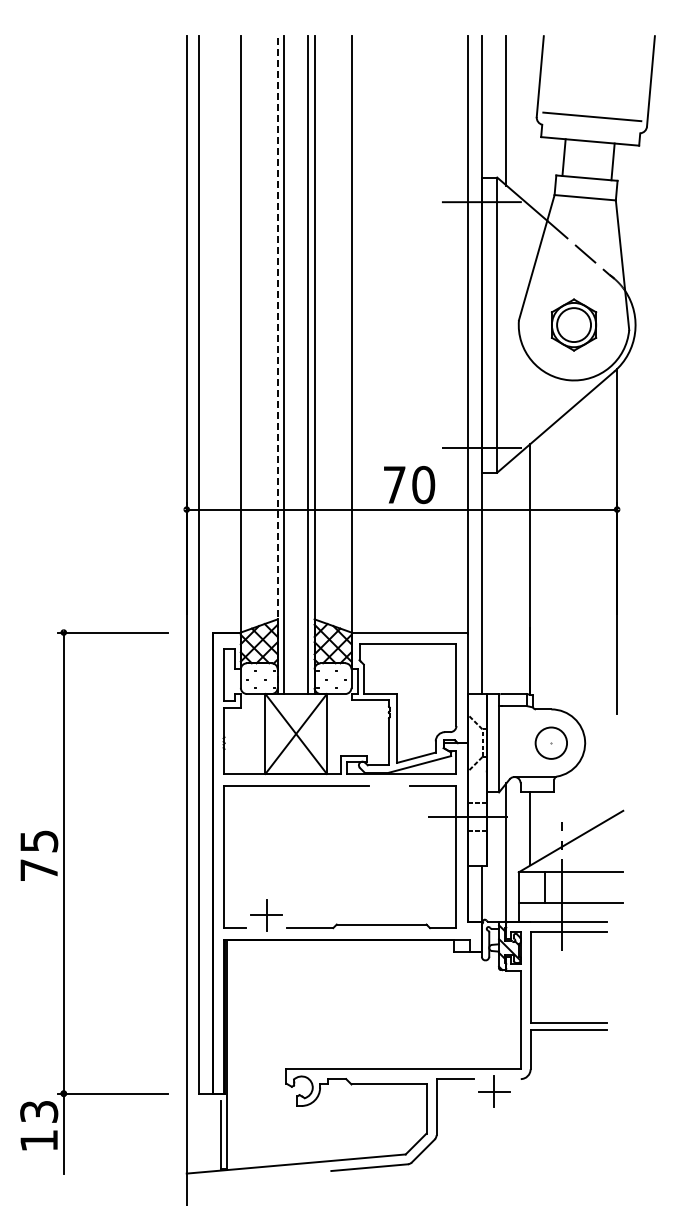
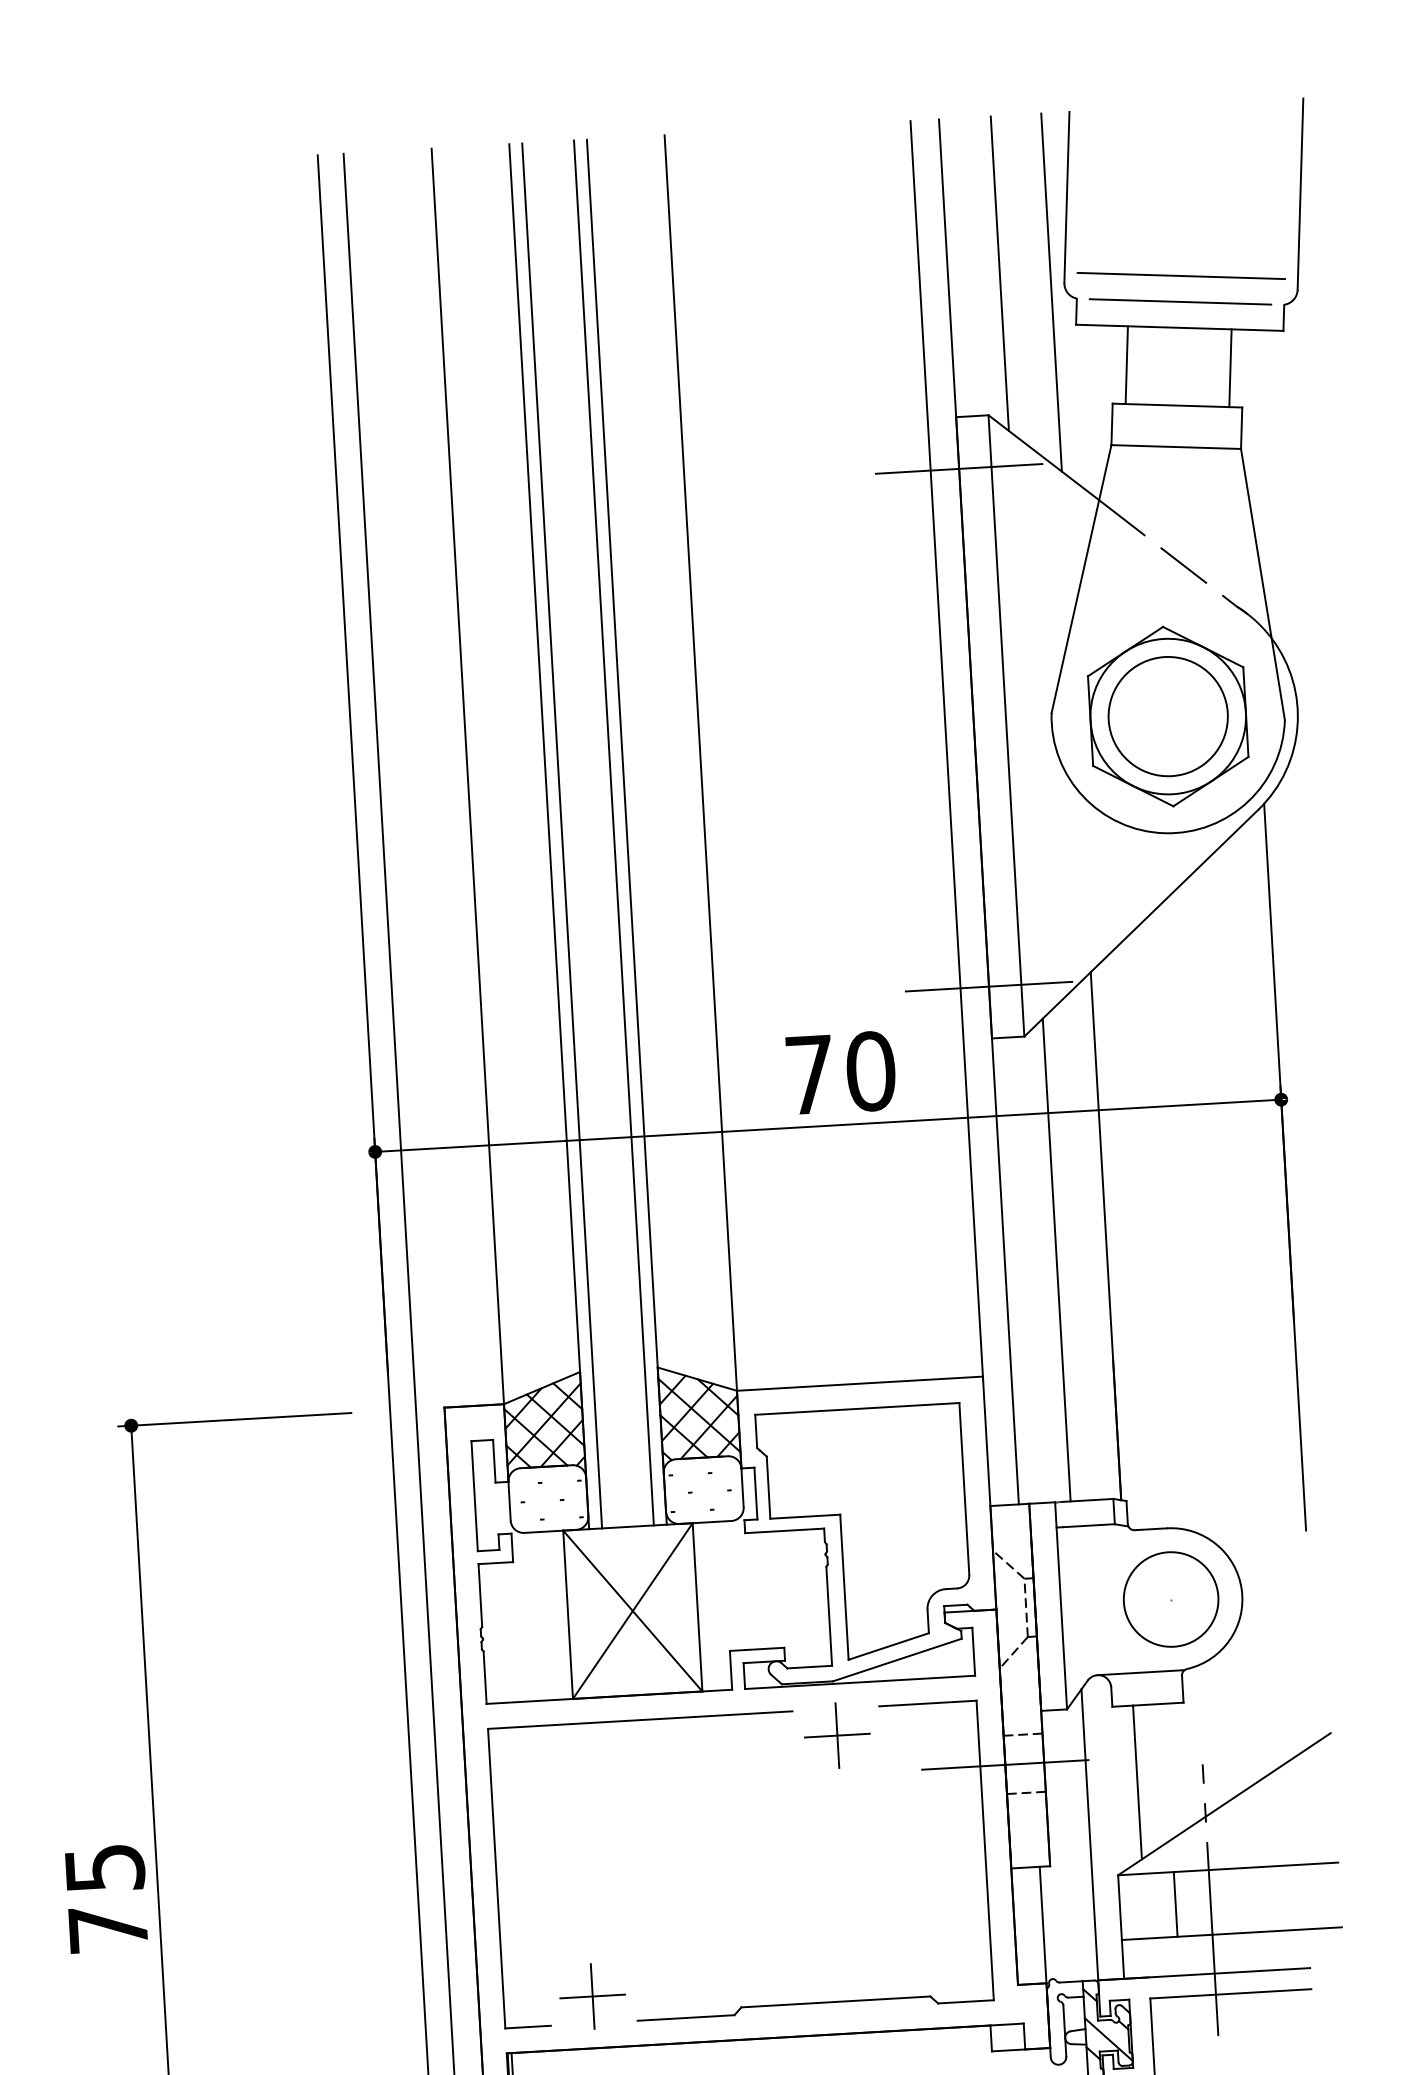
line: (530, 121) -> (1051, 293), added
line: (591, 128) -> (1181, 300), added
part: (573, 324) -> (1166, 715), size x1.67
line: (277, 365) -> (548, 837), dashed -> solid
line: (506, 579) -> (1056, 1260), added
circle: (550, 742) -> (1169, 1598), size x1.43
part: (389, 798) -> (837, 1735), added

